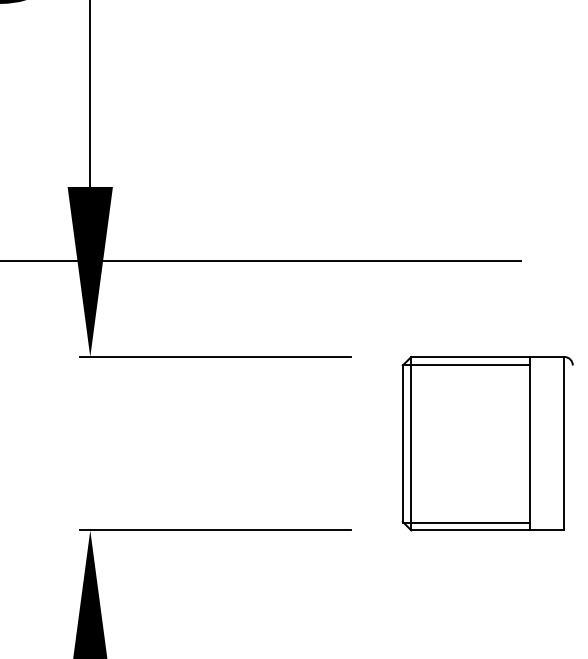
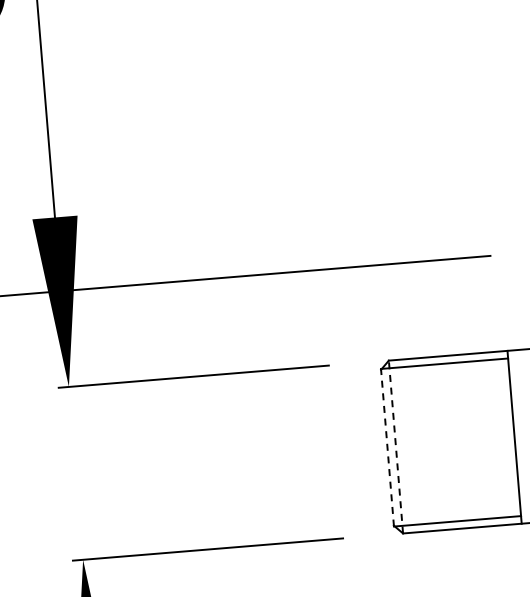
line: (402, 443) -> (387, 447), solid -> dashed
line: (411, 443) -> (396, 446), solid -> dashed

